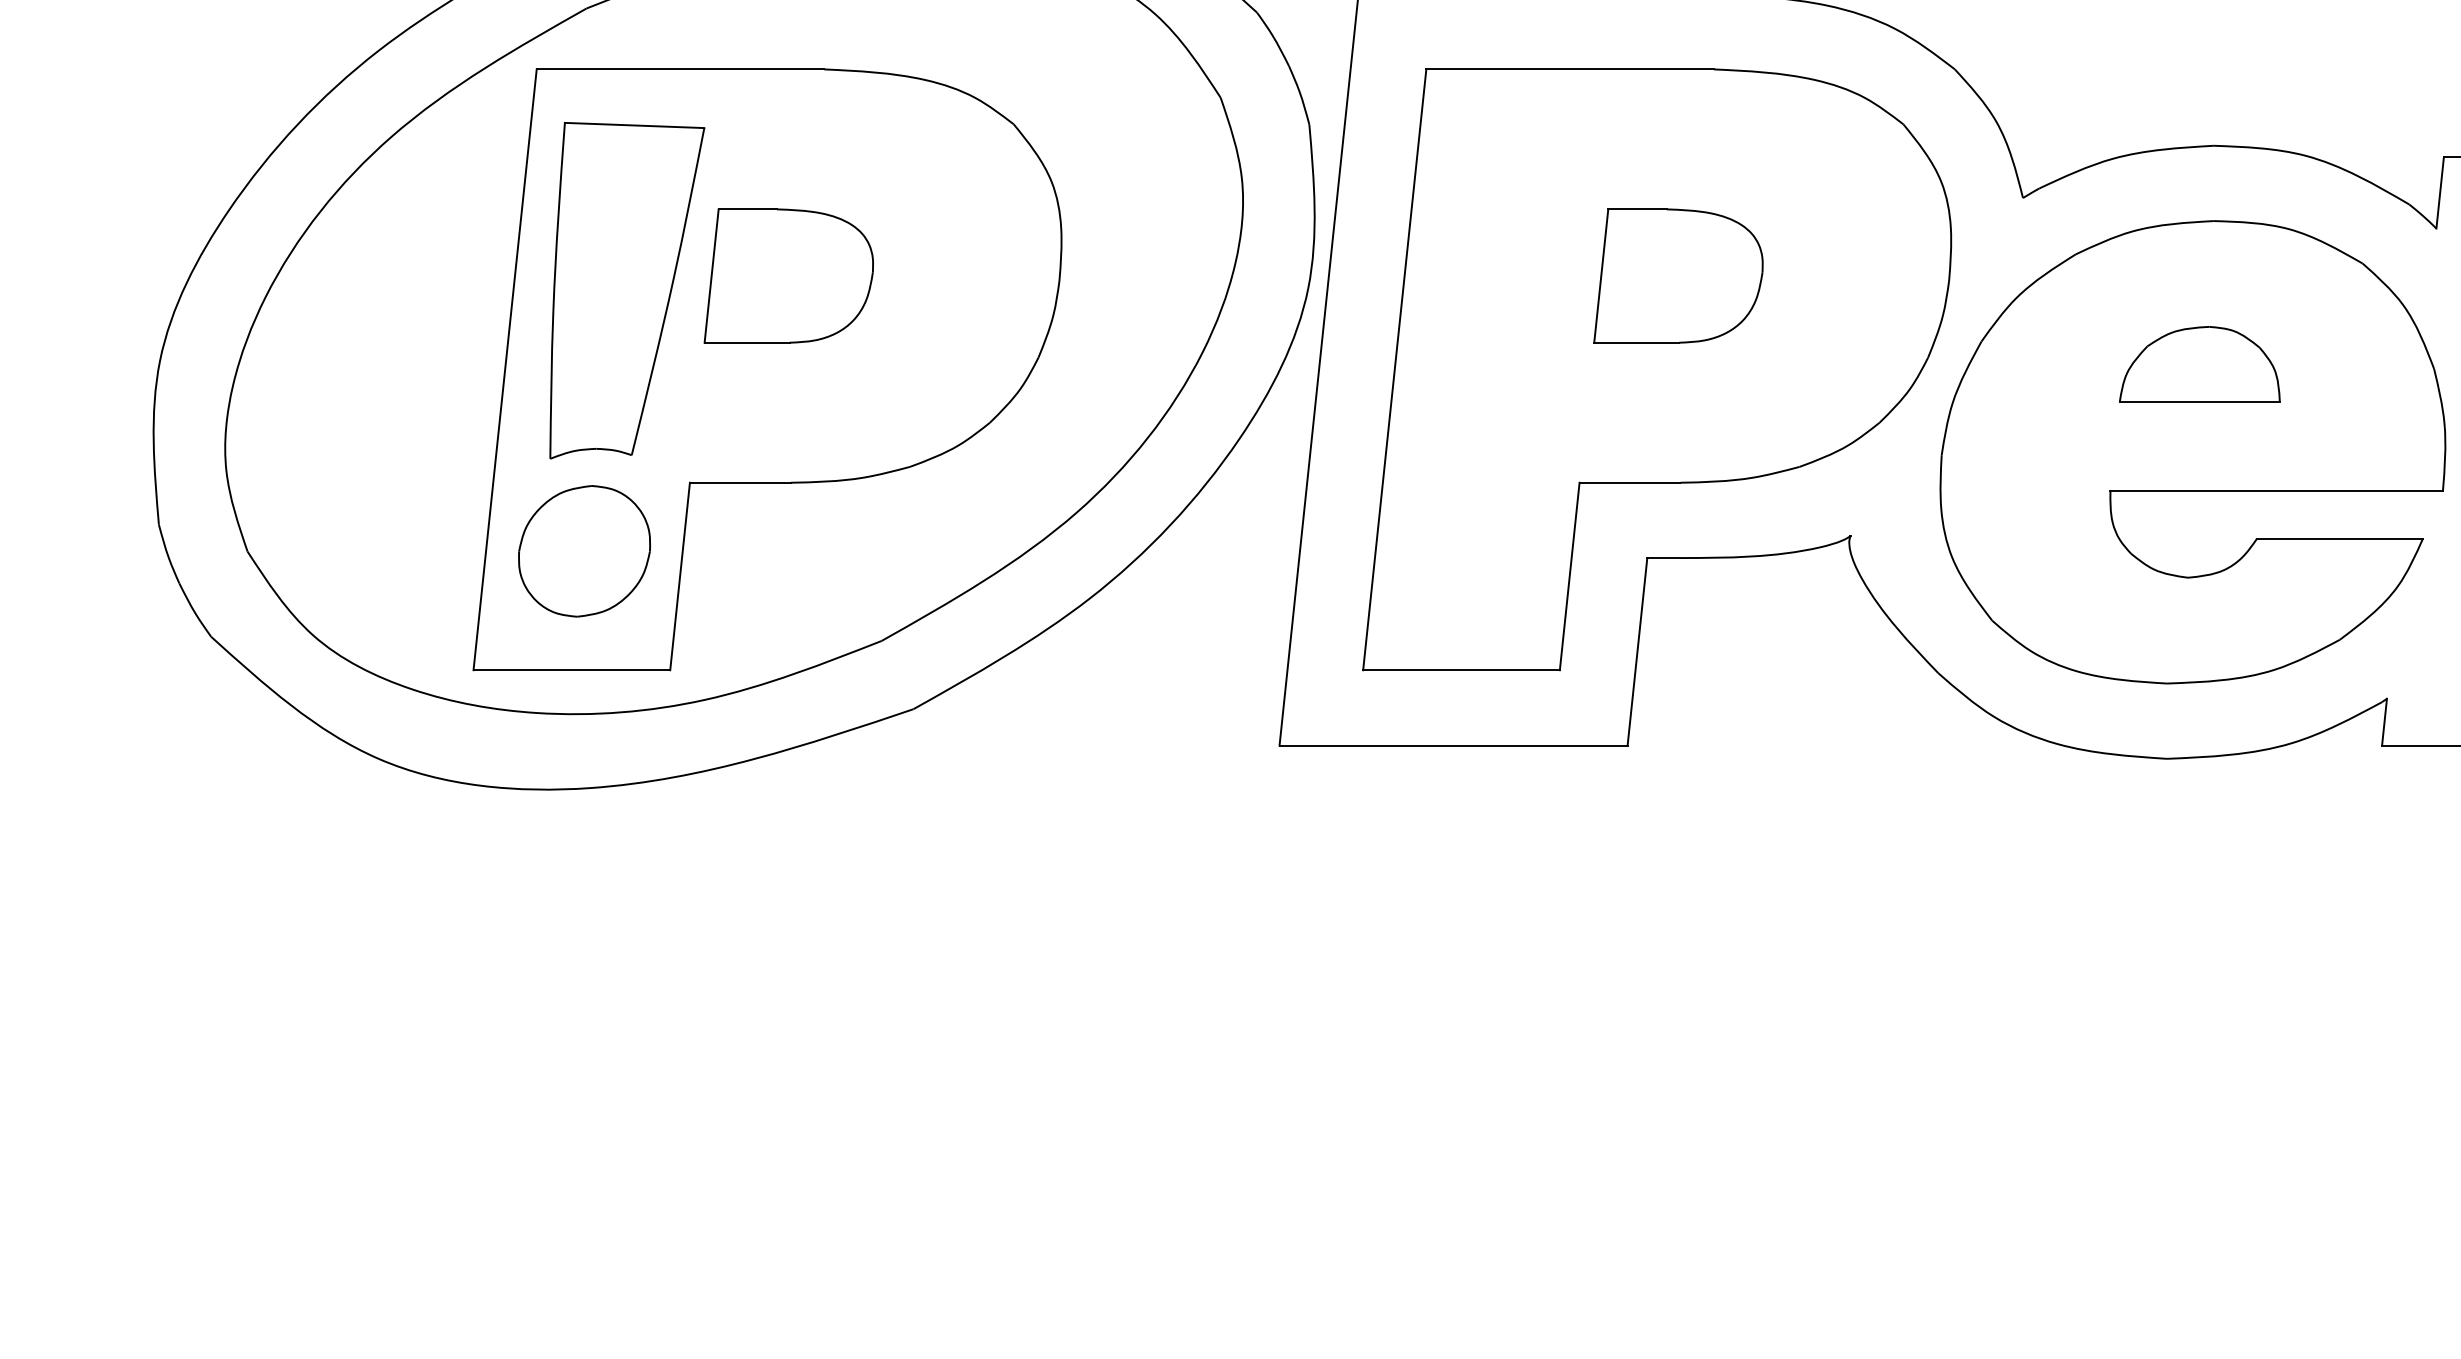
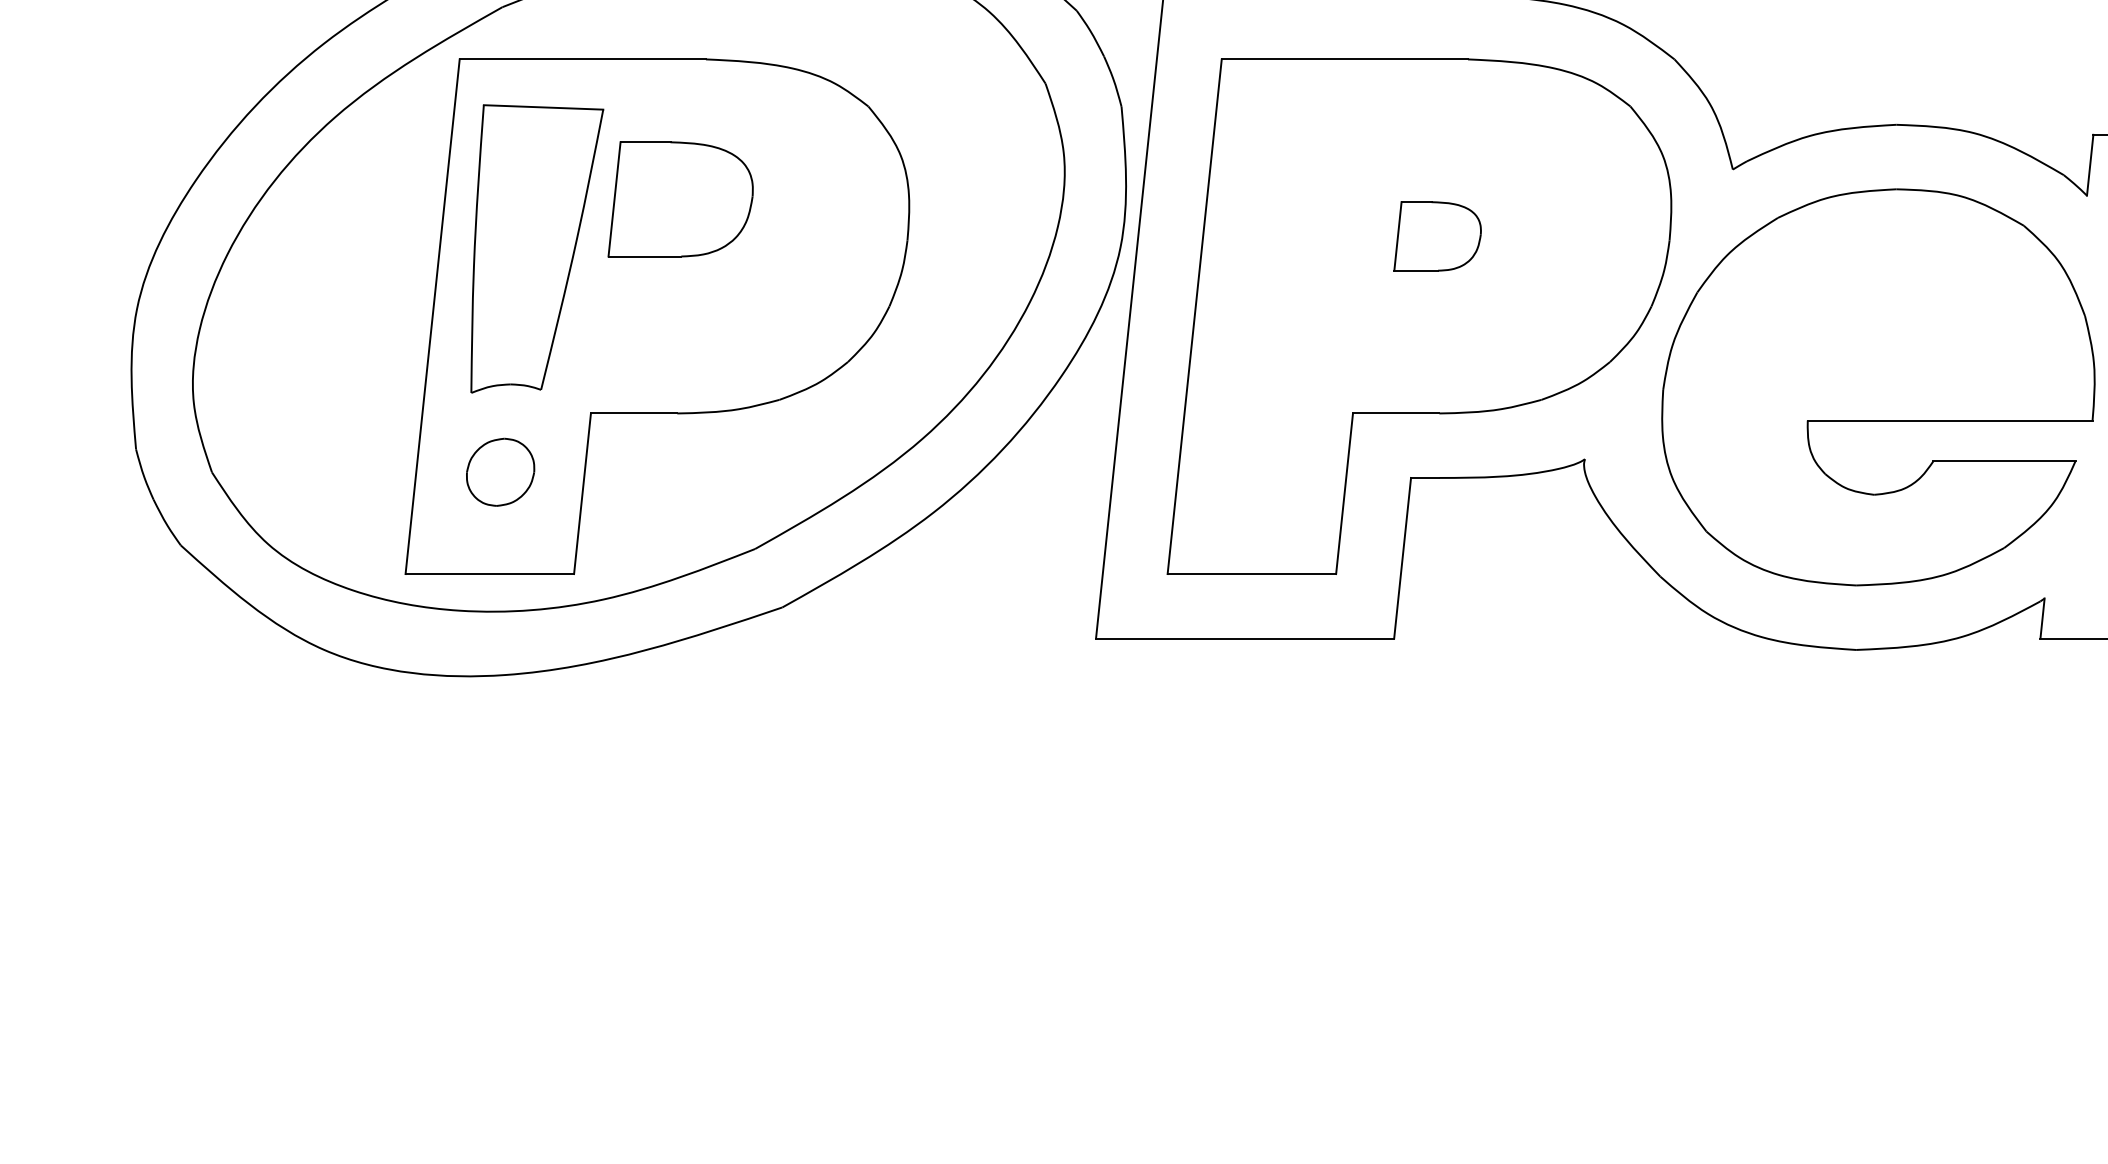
part: (788, 276) -> (680, 199), moved
part: (1678, 276) -> (1437, 236), size x0.6
part: (2200, 363) -> (1884, 311), removed
part: (584, 551) -> (500, 472), size x0.6

